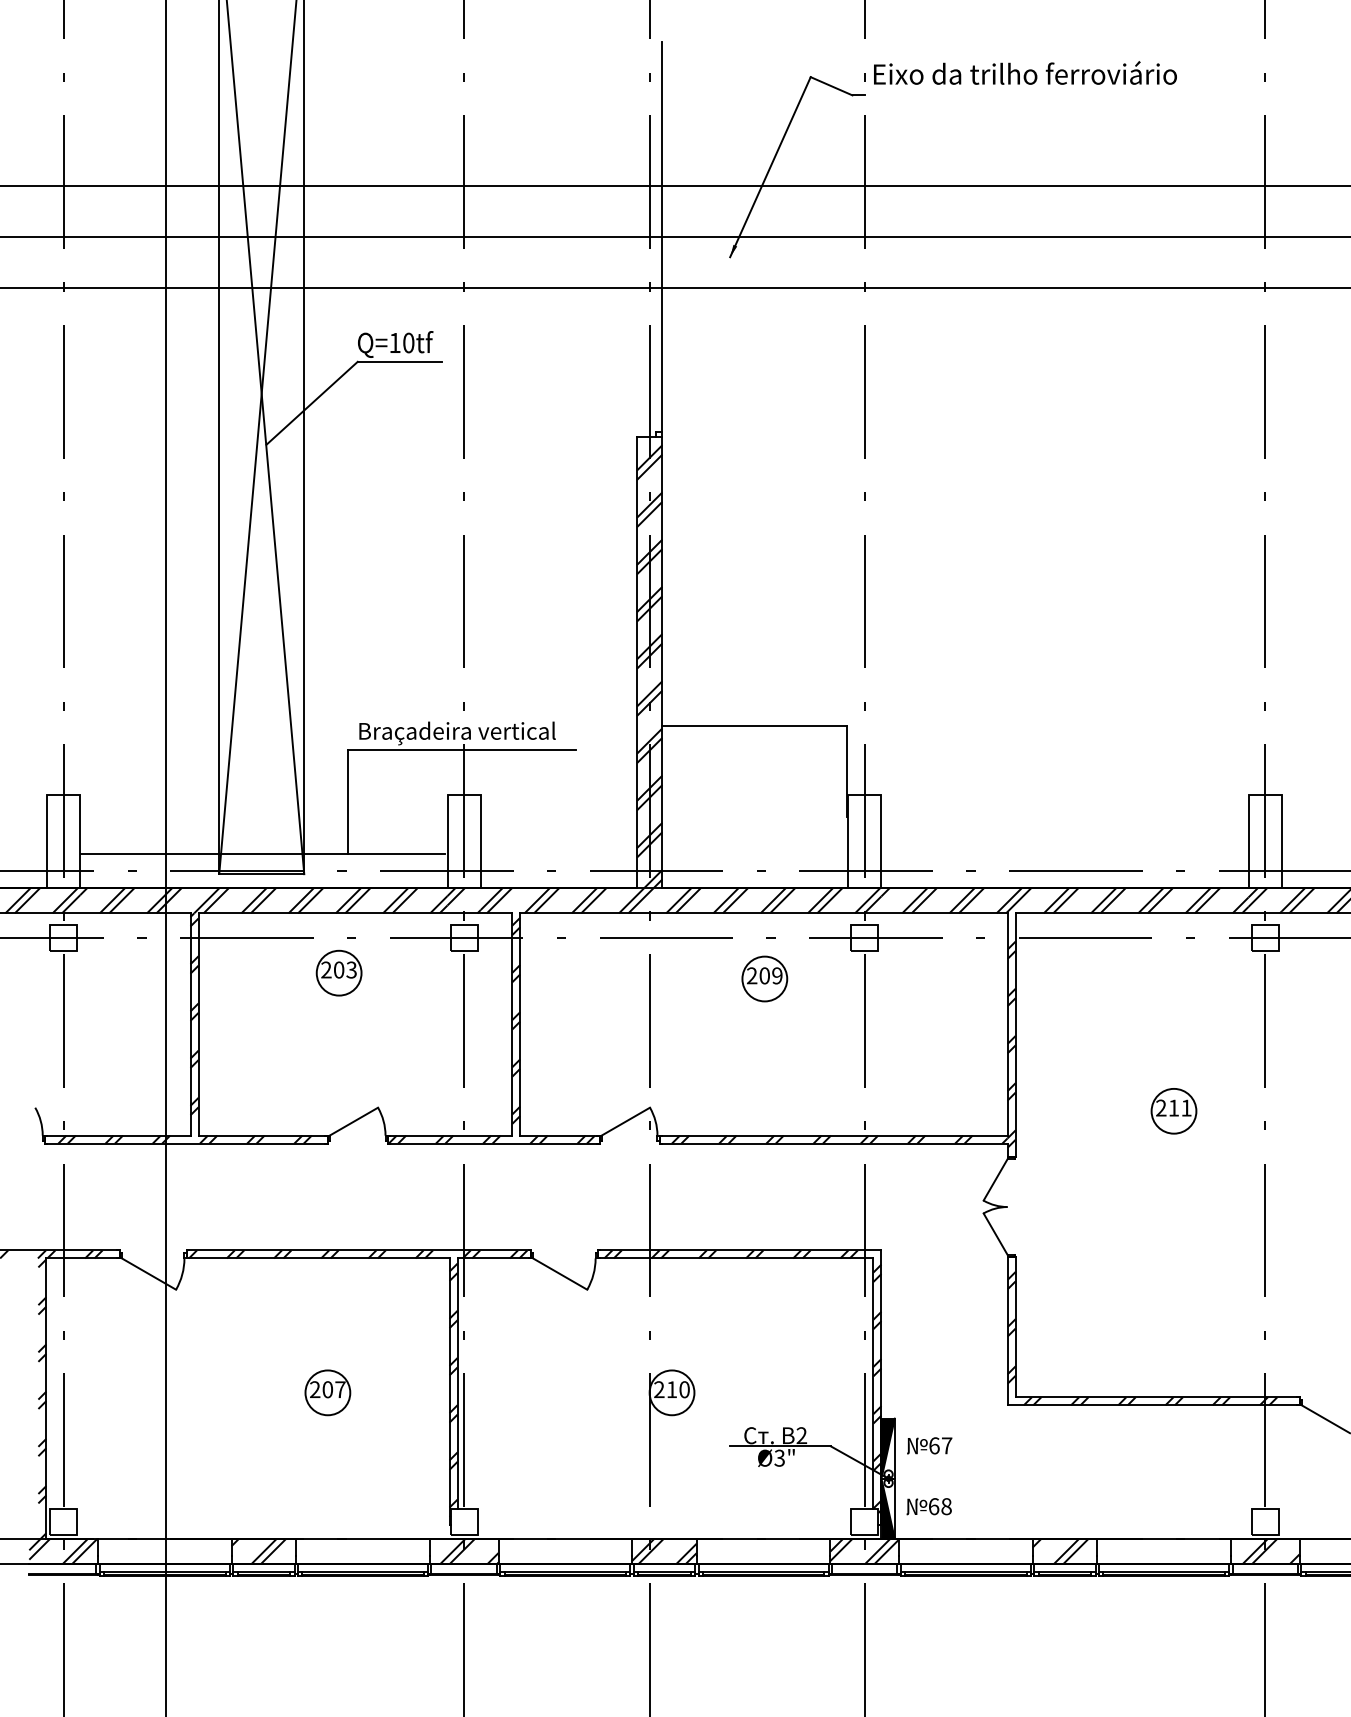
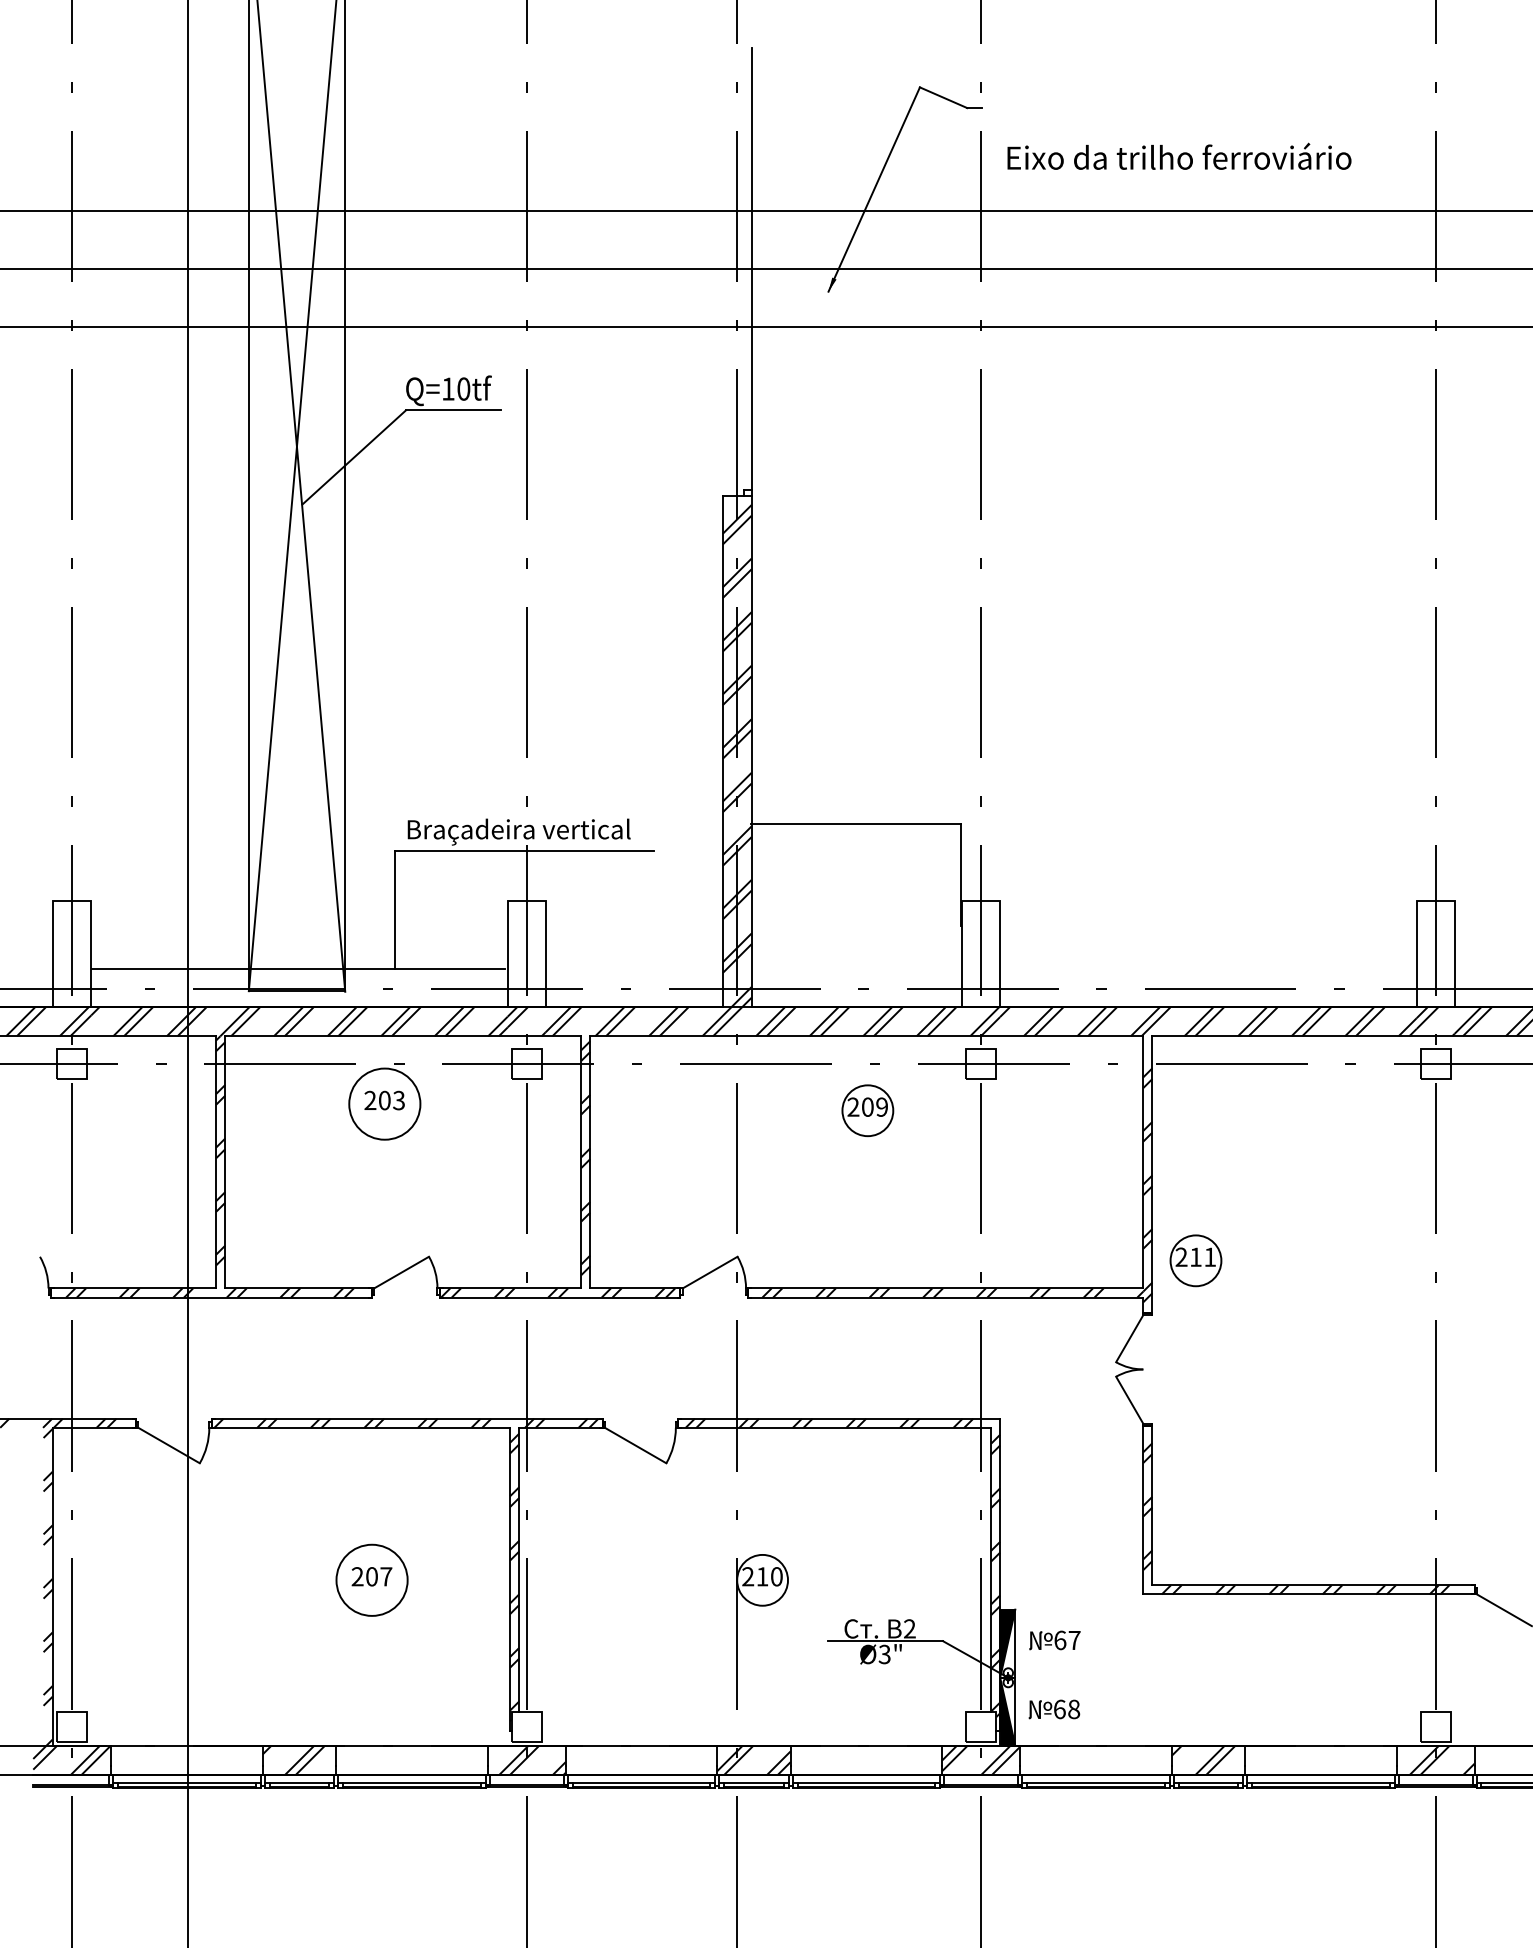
text: (1025, 72) -> (1179, 155), moved
circle: (338, 972) -> (384, 1103), size x1.4
part: (1173, 1111) -> (1195, 1261), moved
circle: (327, 1392) -> (371, 1579), size x1.4

